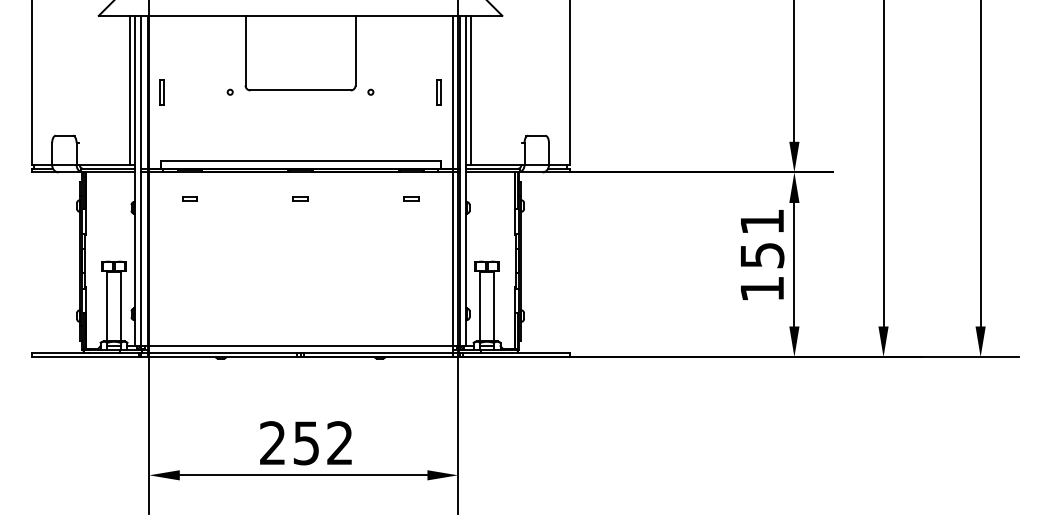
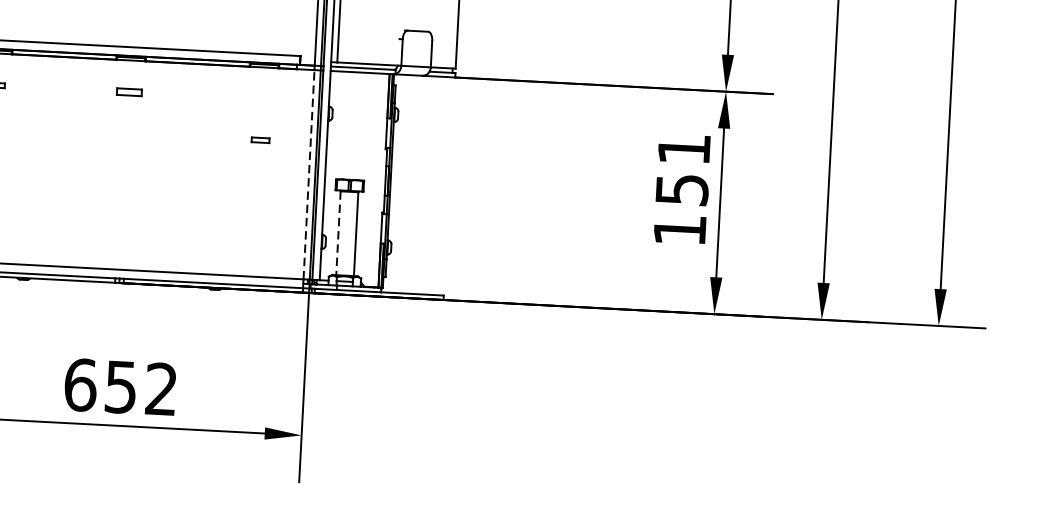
part: (300, 198) -> (129, 91), size x1.4
part: (411, 198) -> (260, 139), moved
line: (452, 259) -> (308, 175), solid -> dashed
line: (479, 306) -> (338, 233), solid -> dashed
text: (273, 443) -> (81, 385), 252 -> 652

